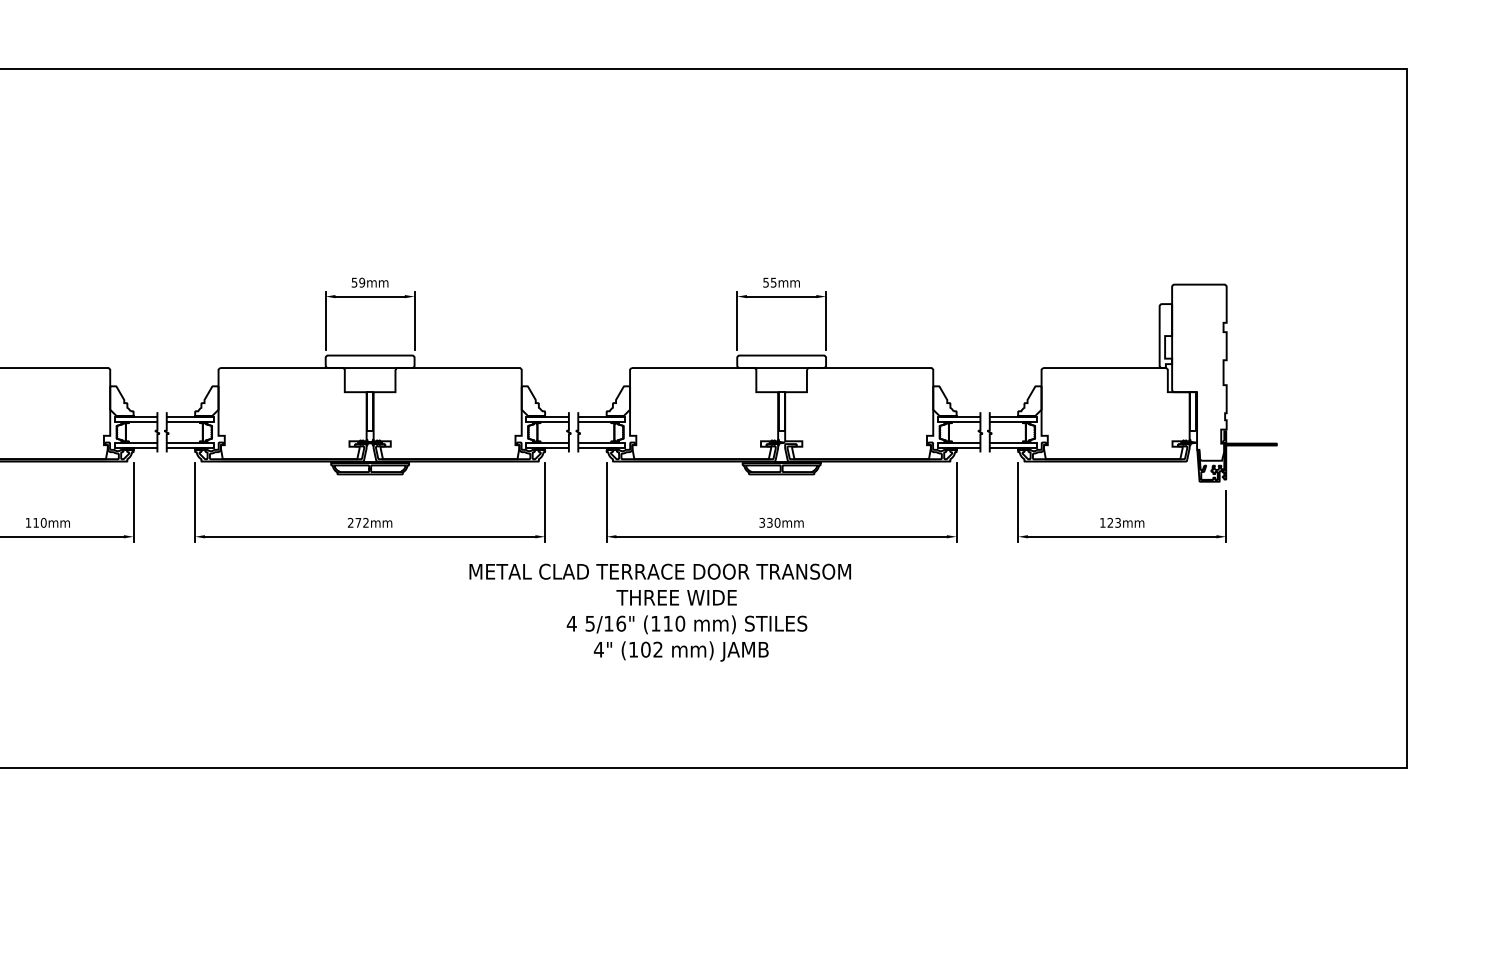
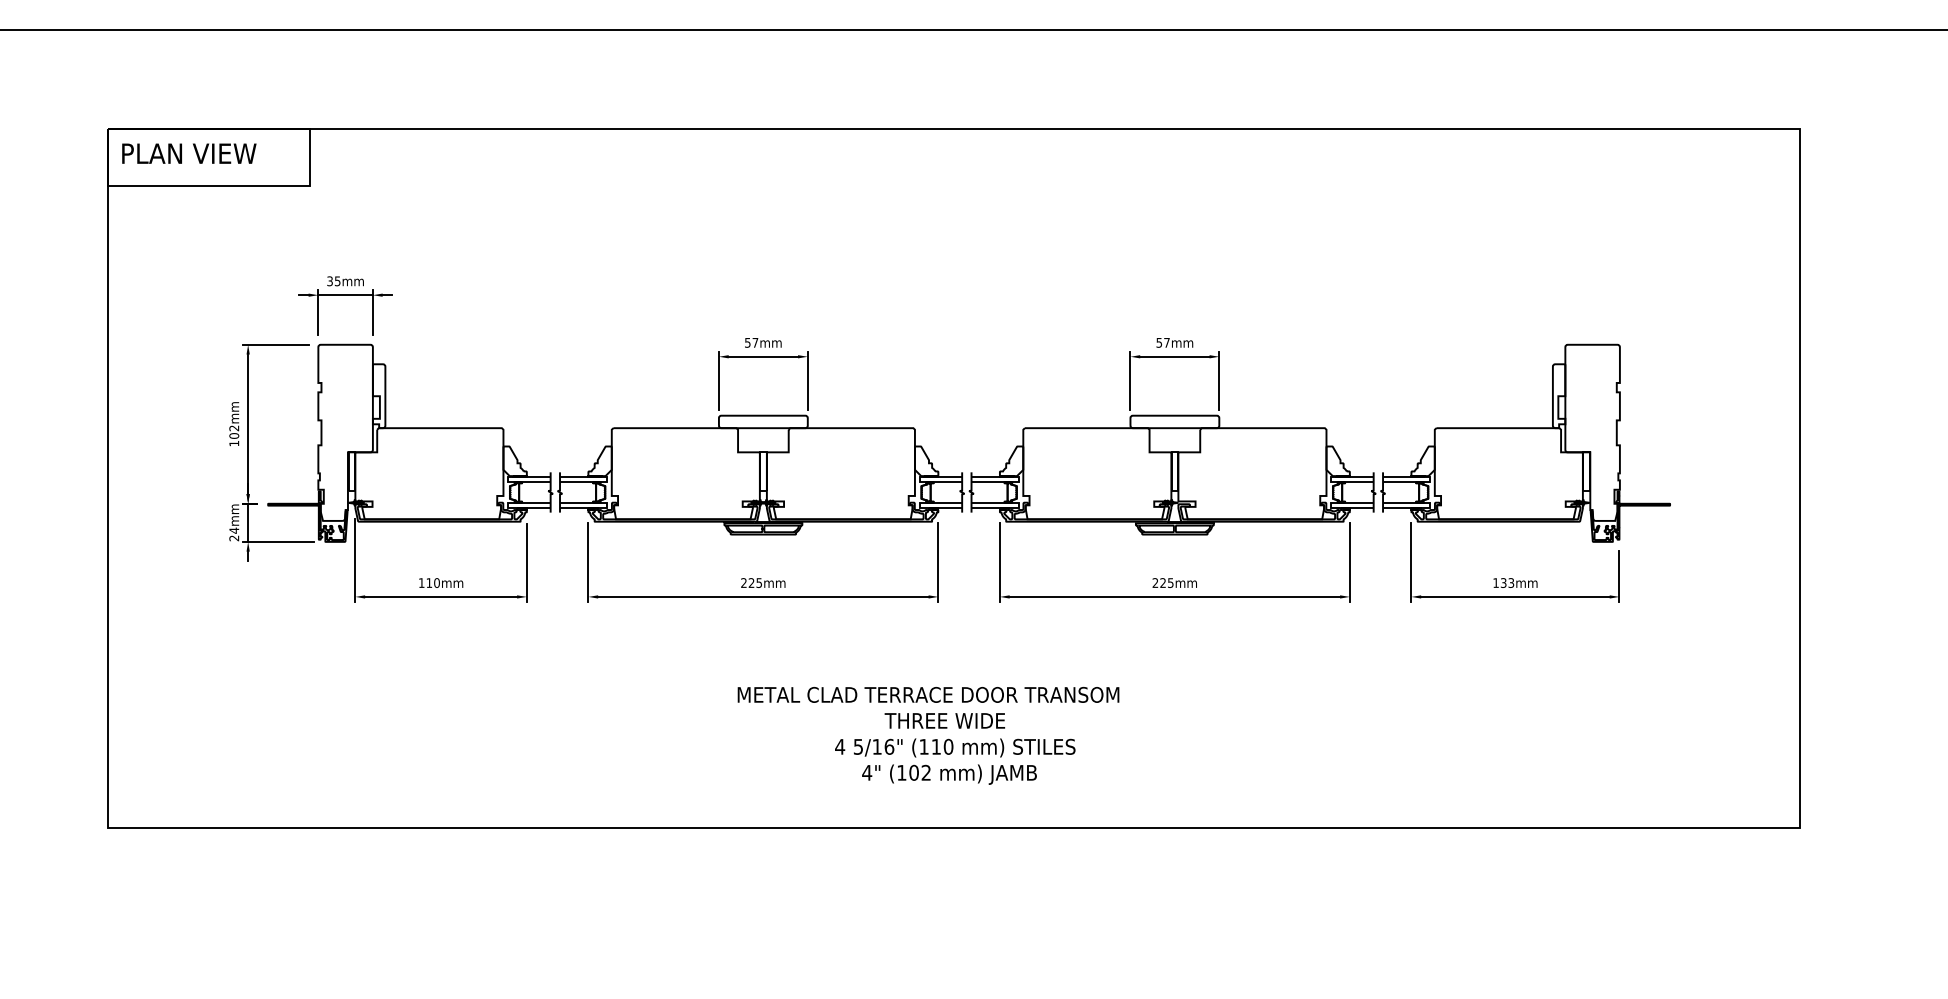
text: (362, 282) -> (755, 342), 59mm -> 57mm
text: (773, 282) -> (1166, 342), 55mm -> 57mm
text: (769, 522) -> (1162, 582), 330mm -> 225mm
text: (1110, 522) -> (1503, 582), 123mm -> 133mm
text: (361, 523) -> (754, 583), 272mm -> 225mm
text: (660, 612) -> (928, 735), moved

